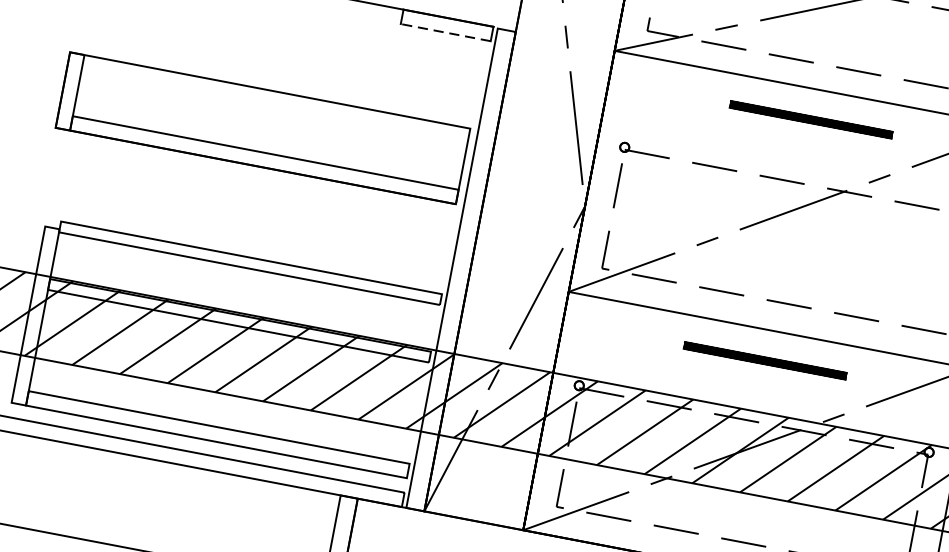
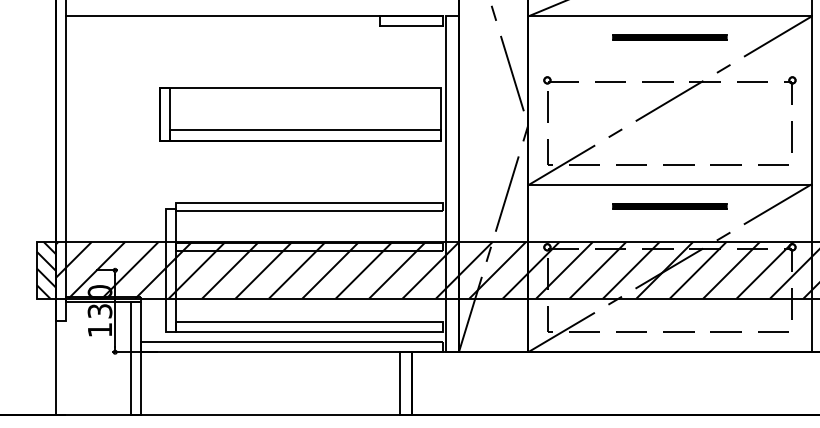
line: (445, 31) -> (411, 25), dashed -> solid

